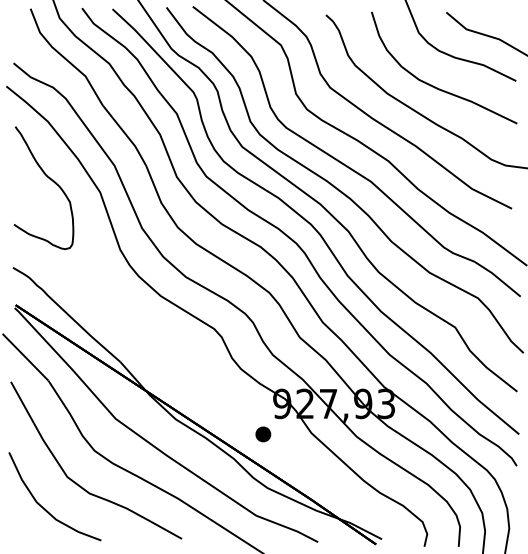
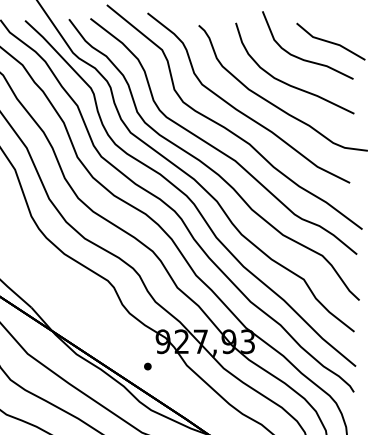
part: (263, 434) -> (147, 366), size x0.6

